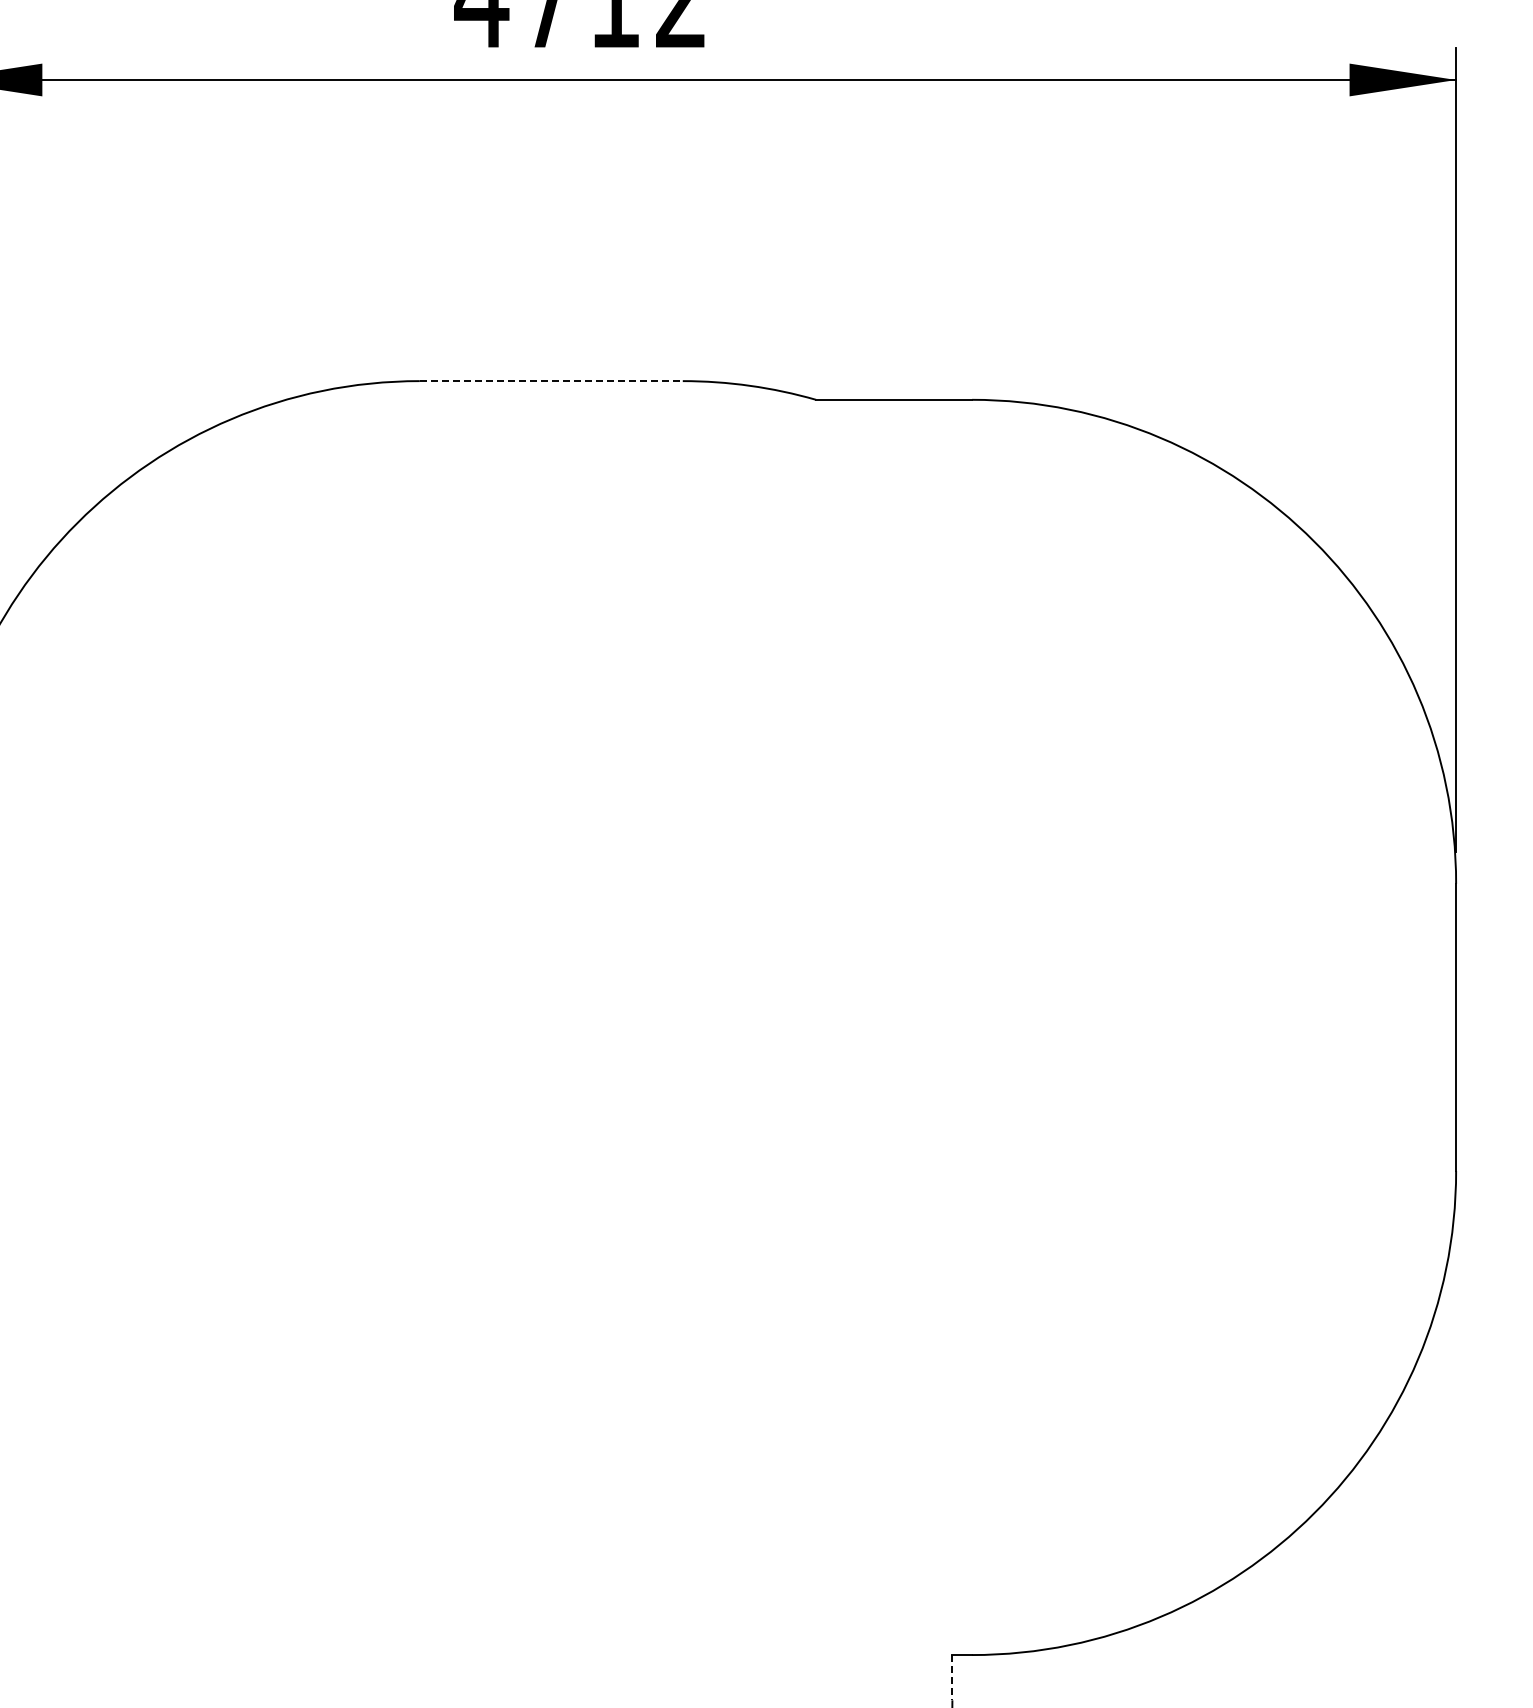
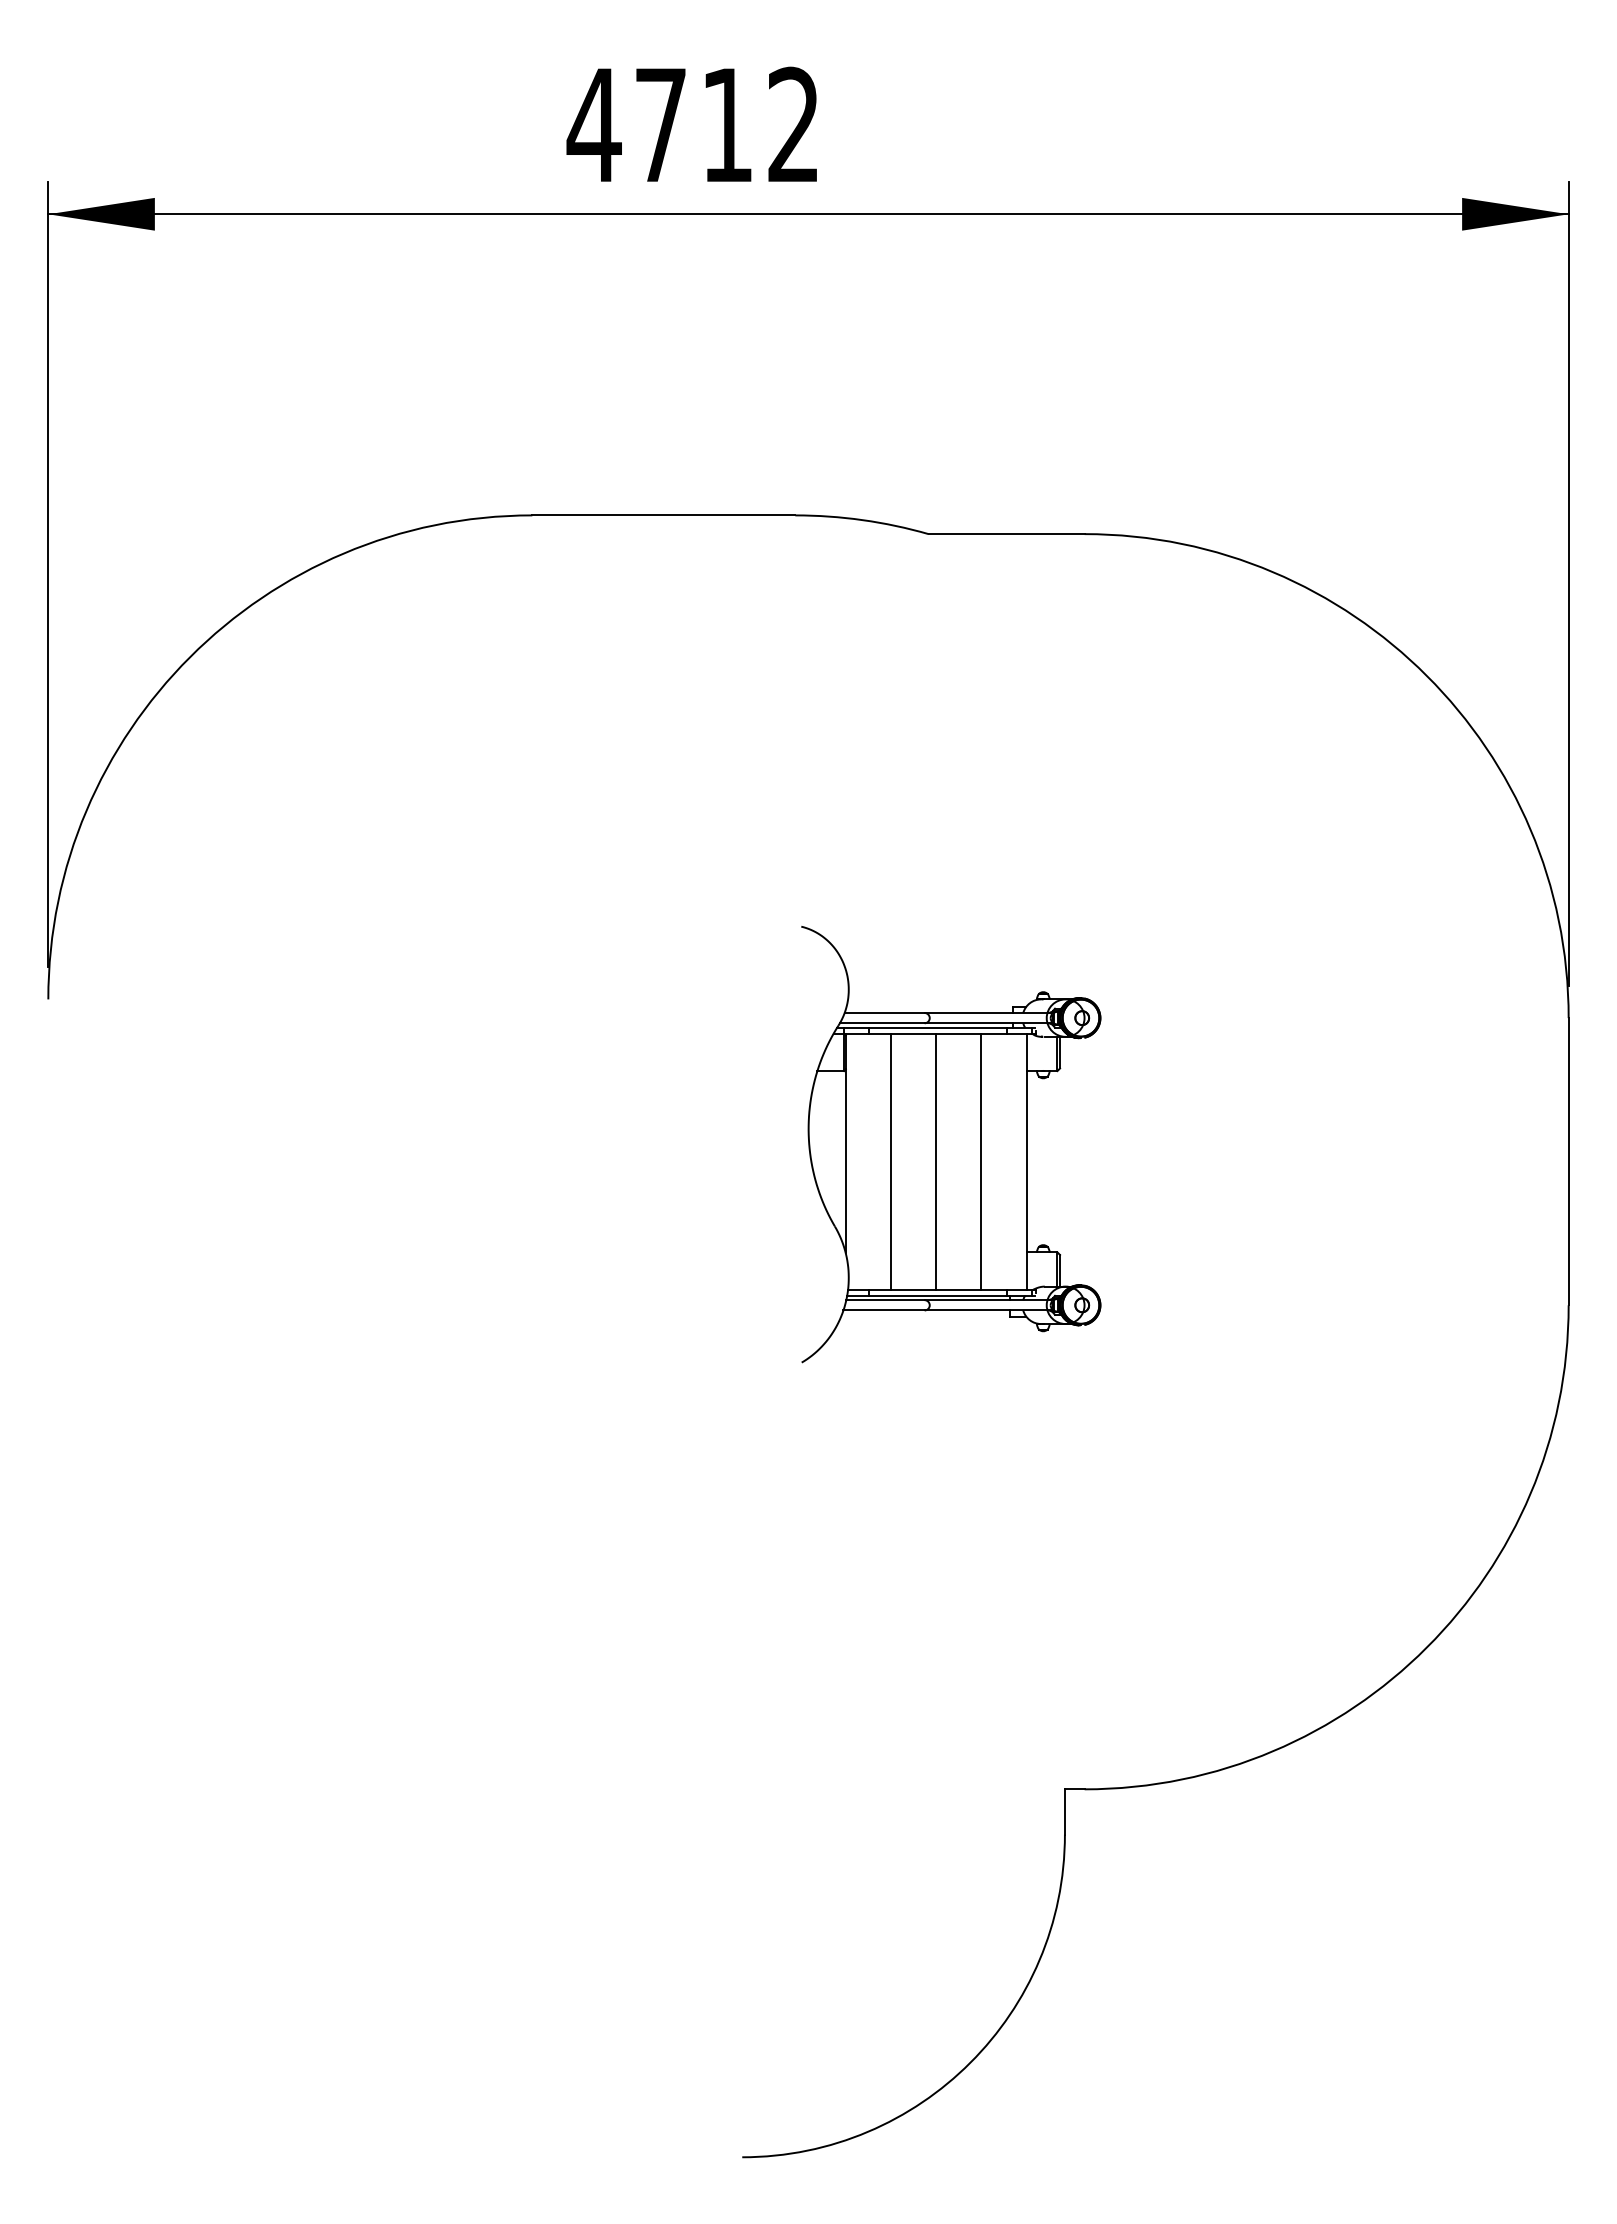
line: (551, 381) -> (664, 515), dashed -> solid
part: (838, 1010) -> (951, 1144), added
line: (951, 1677) -> (1064, 1811), dashed -> solid

